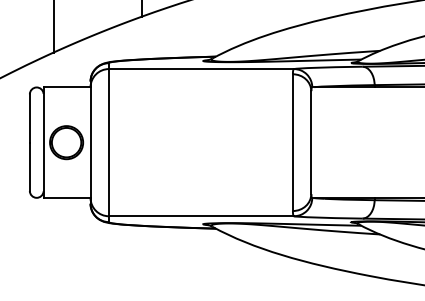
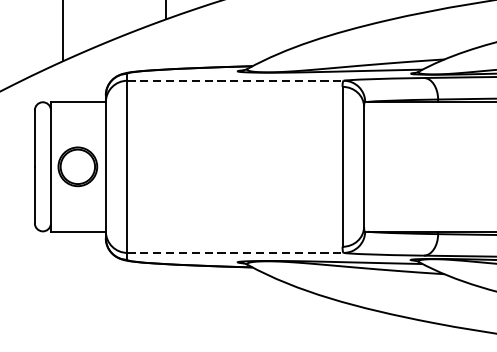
line: (201, 69) -> (235, 81), solid -> dashed
line: (201, 216) -> (235, 253), solid -> dashed

